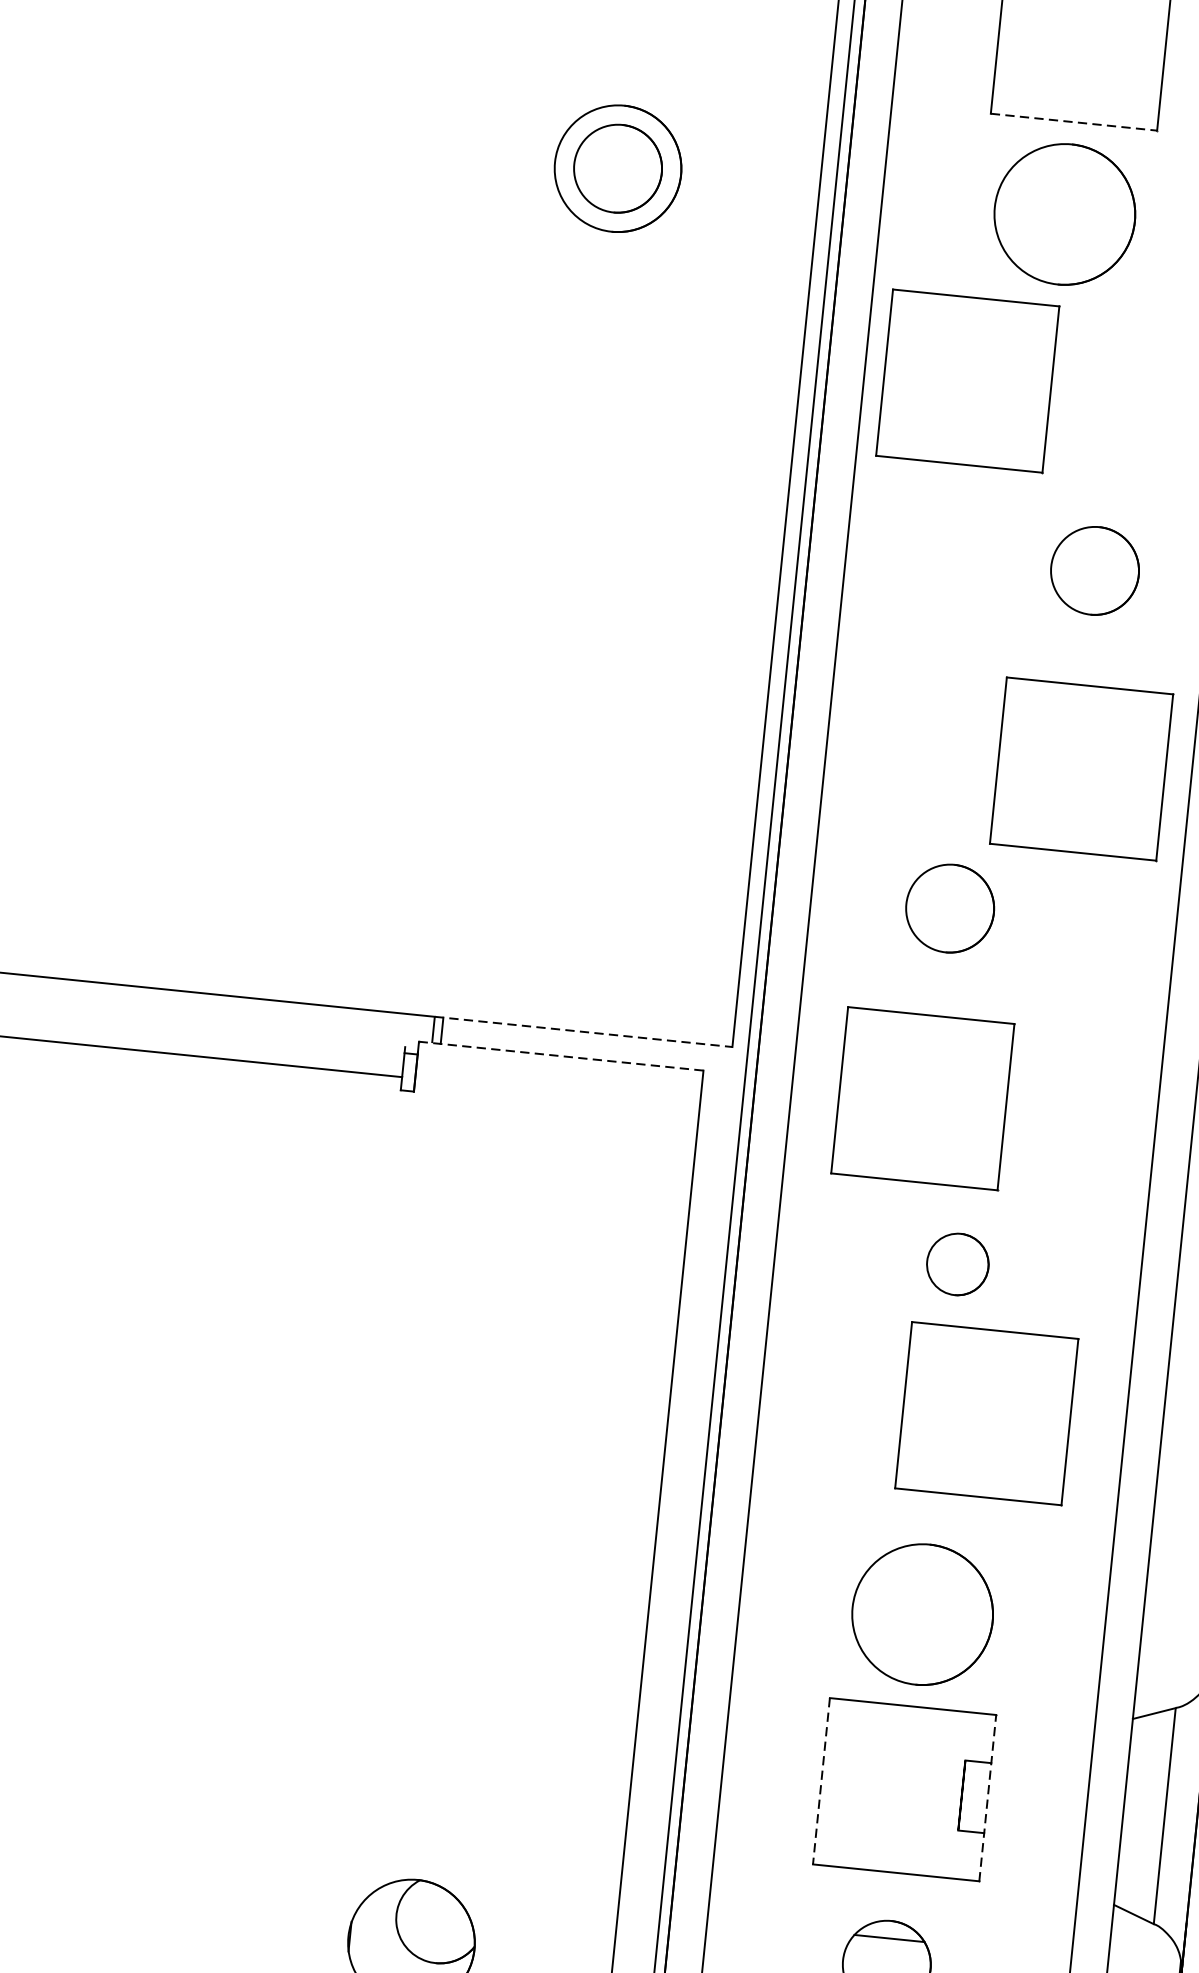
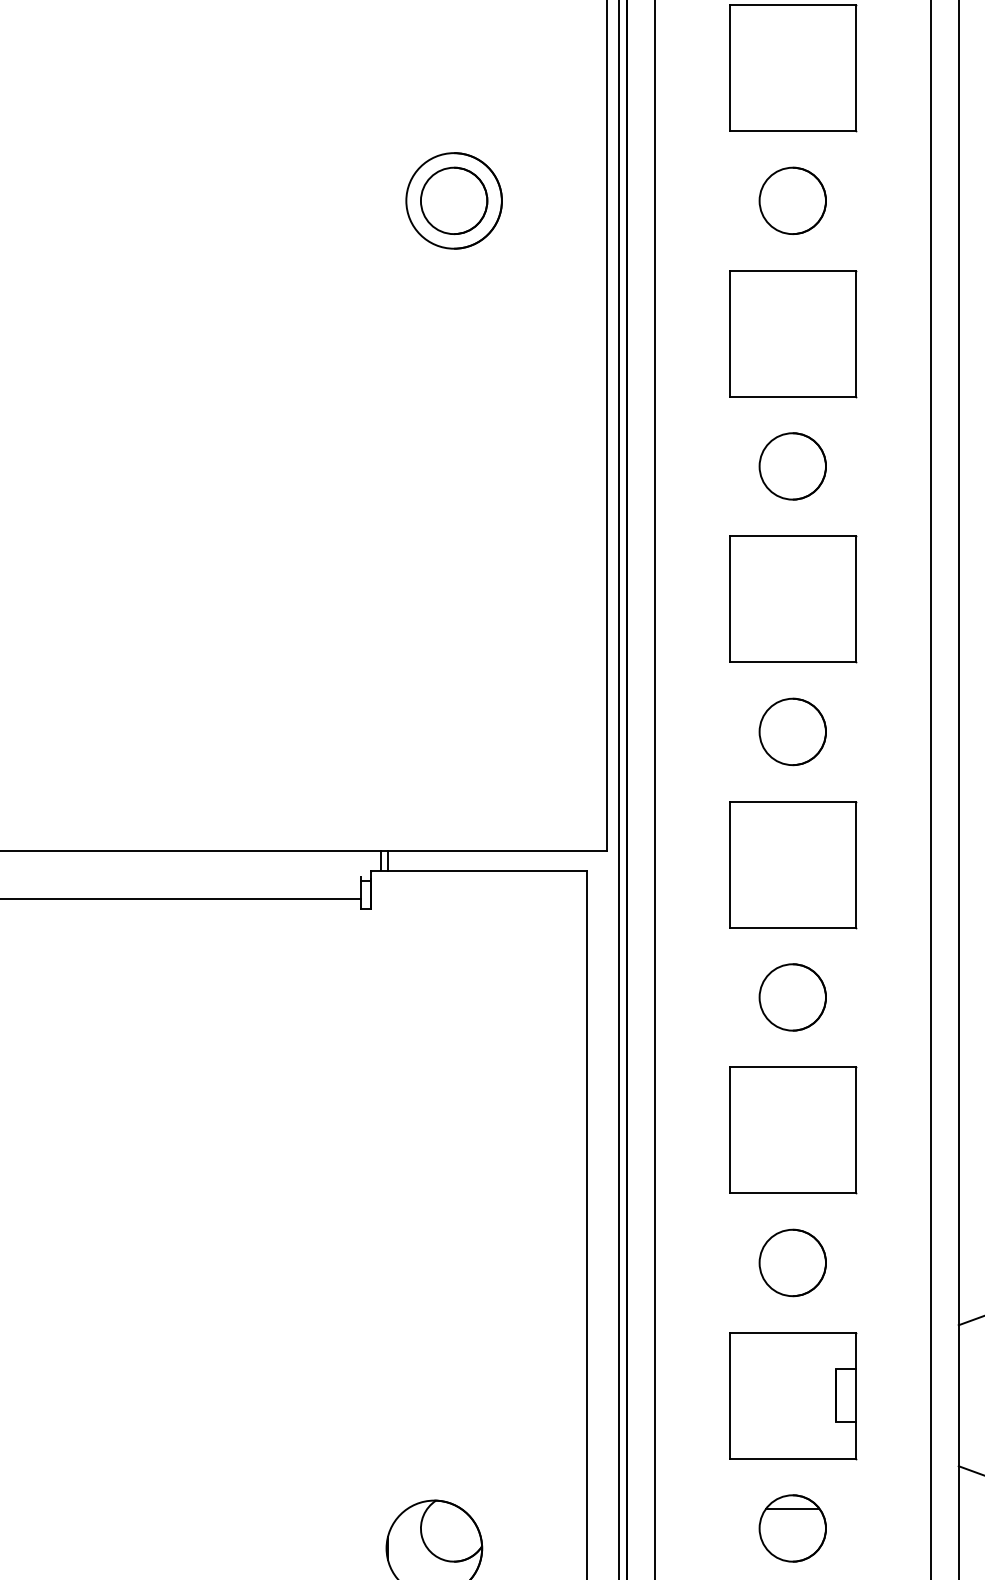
line: (1074, 122) -> (793, 131), dashed -> solid
circle: (1064, 213) -> (792, 200), size x0.62
part: (968, 382) -> (793, 334), moved
circle: (1094, 570) -> (792, 466), moved
part: (1082, 769) -> (793, 599), moved
part: (949, 907) -> (792, 731), moved
line: (584, 1032) -> (494, 851), dashed -> solid
line: (561, 1056) -> (479, 871), dashed -> solid
part: (923, 1099) -> (793, 865), moved
circle: (957, 1264) -> (792, 997), size x1.43
part: (987, 1414) -> (793, 1130), moved
part: (922, 1613) -> (792, 1262), size x0.62
line: (821, 1782) -> (729, 1396), dashed -> solid
line: (987, 1797) -> (855, 1395), dashed -> solid

